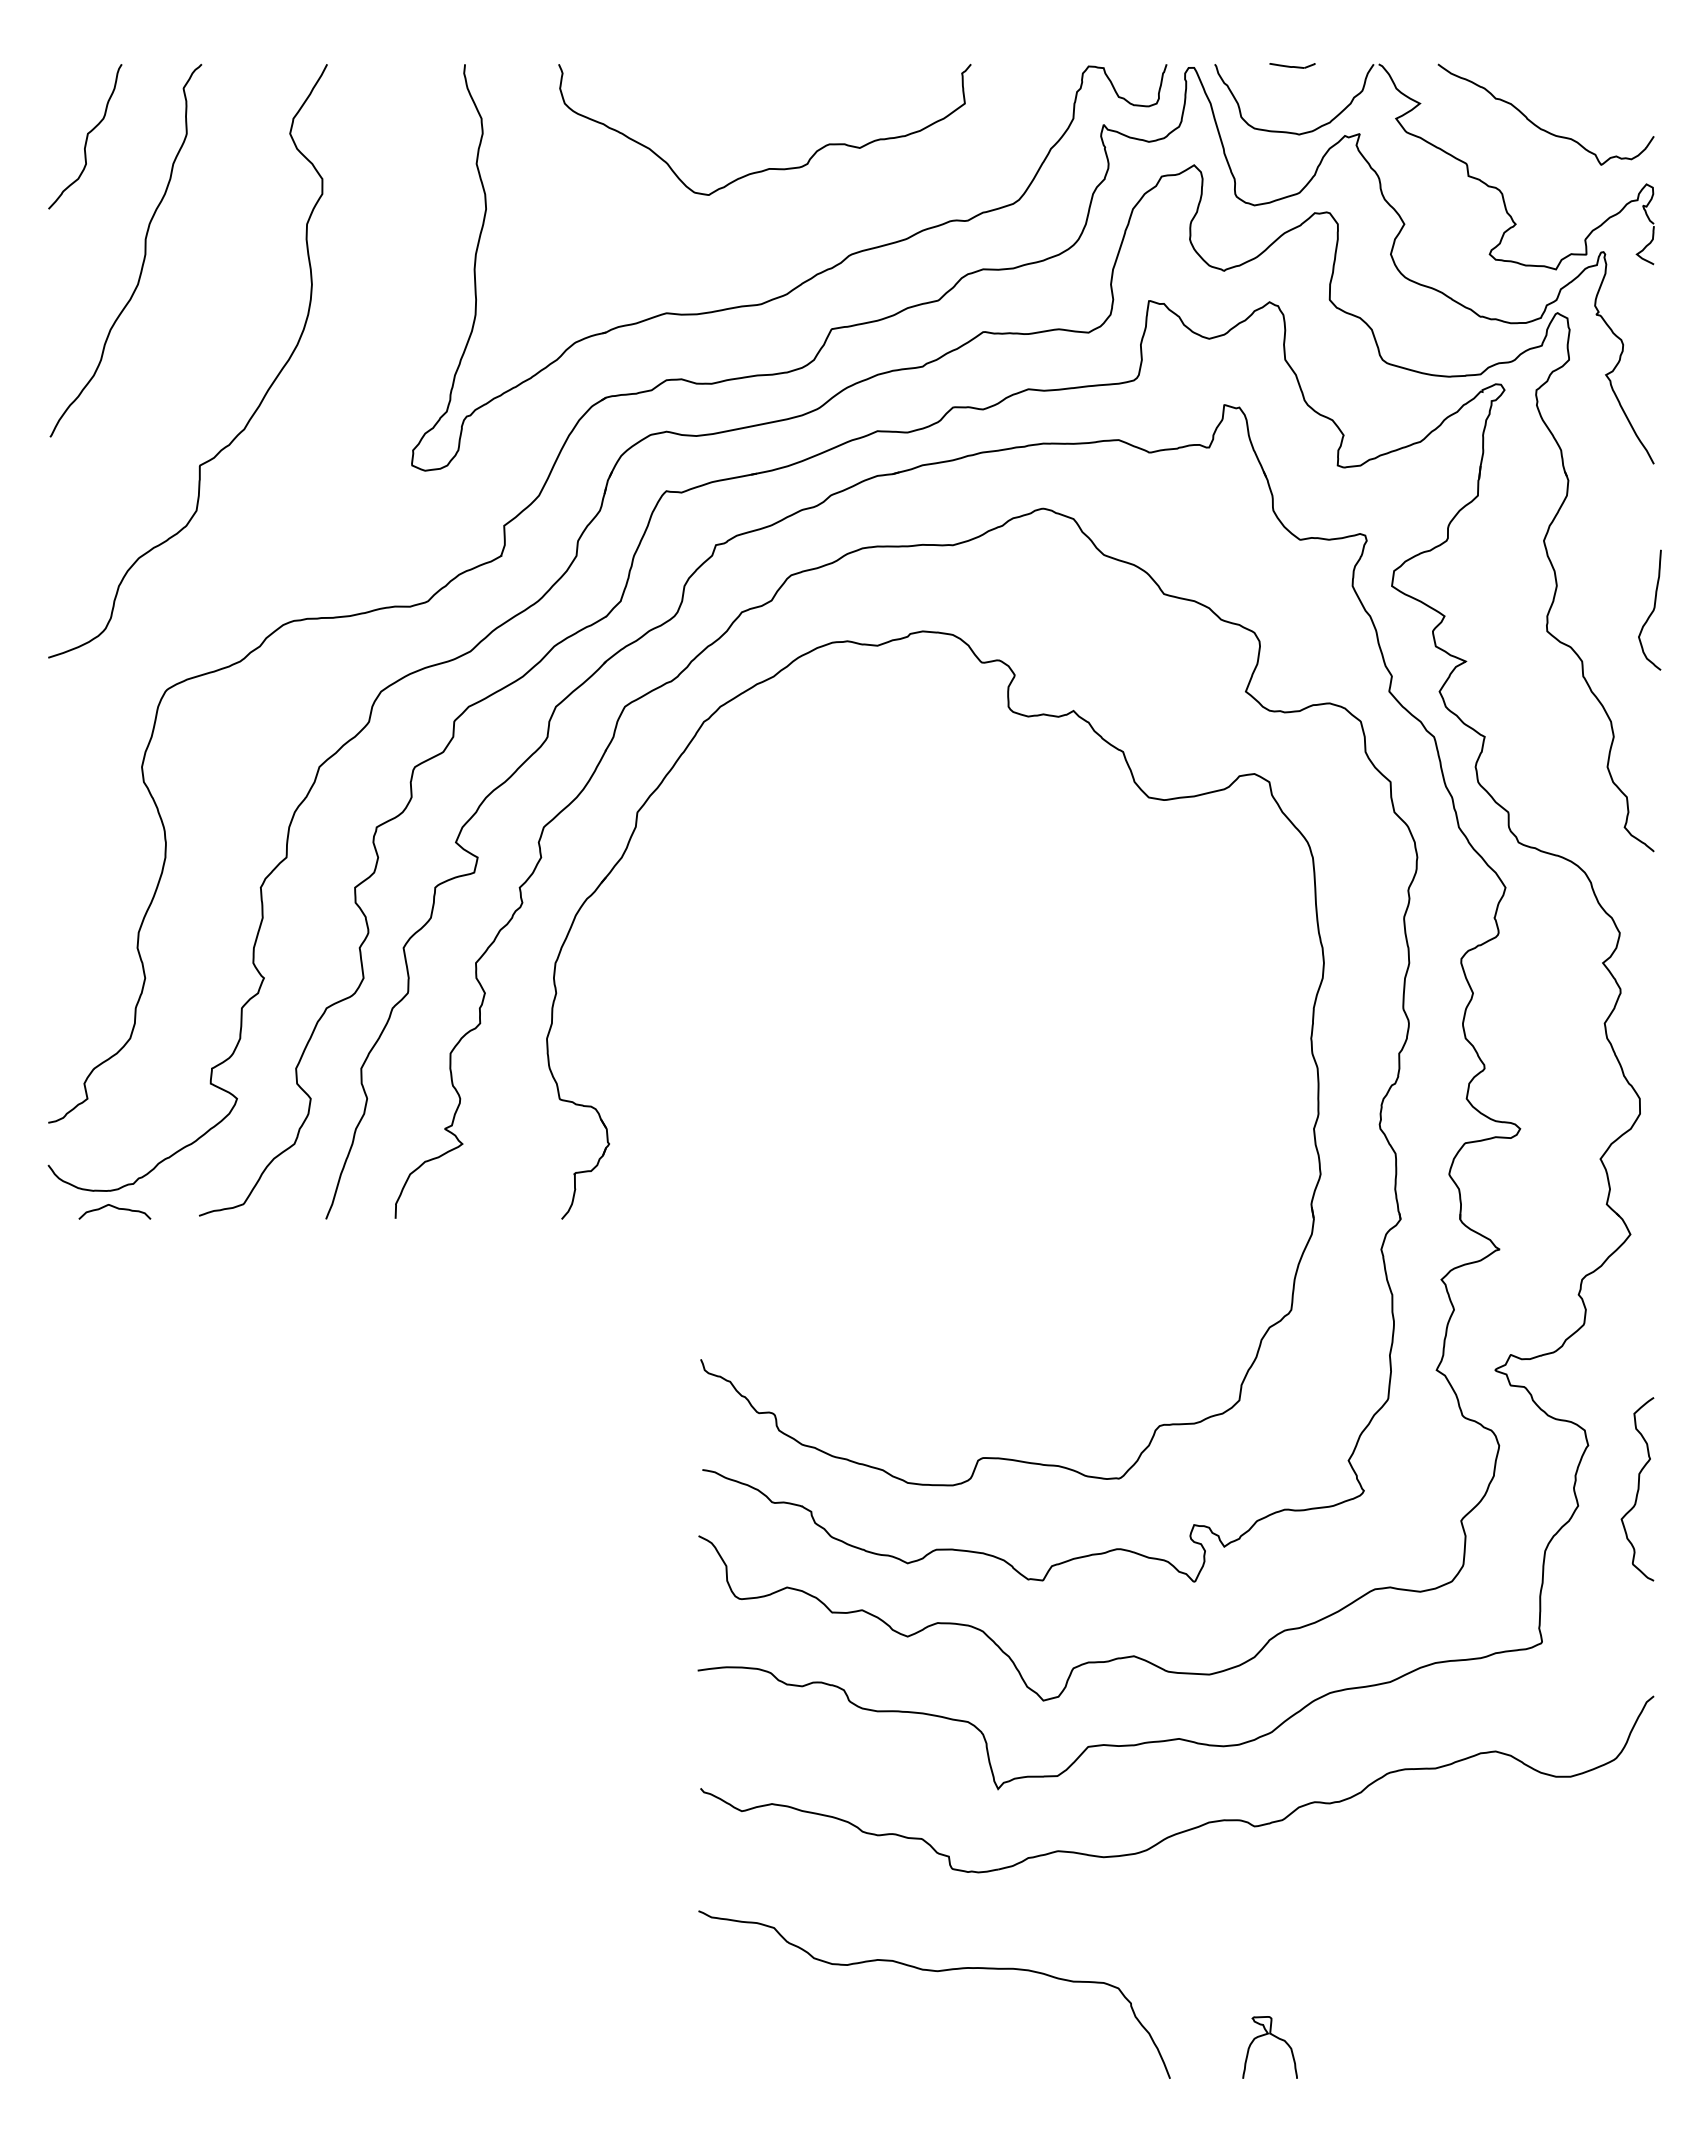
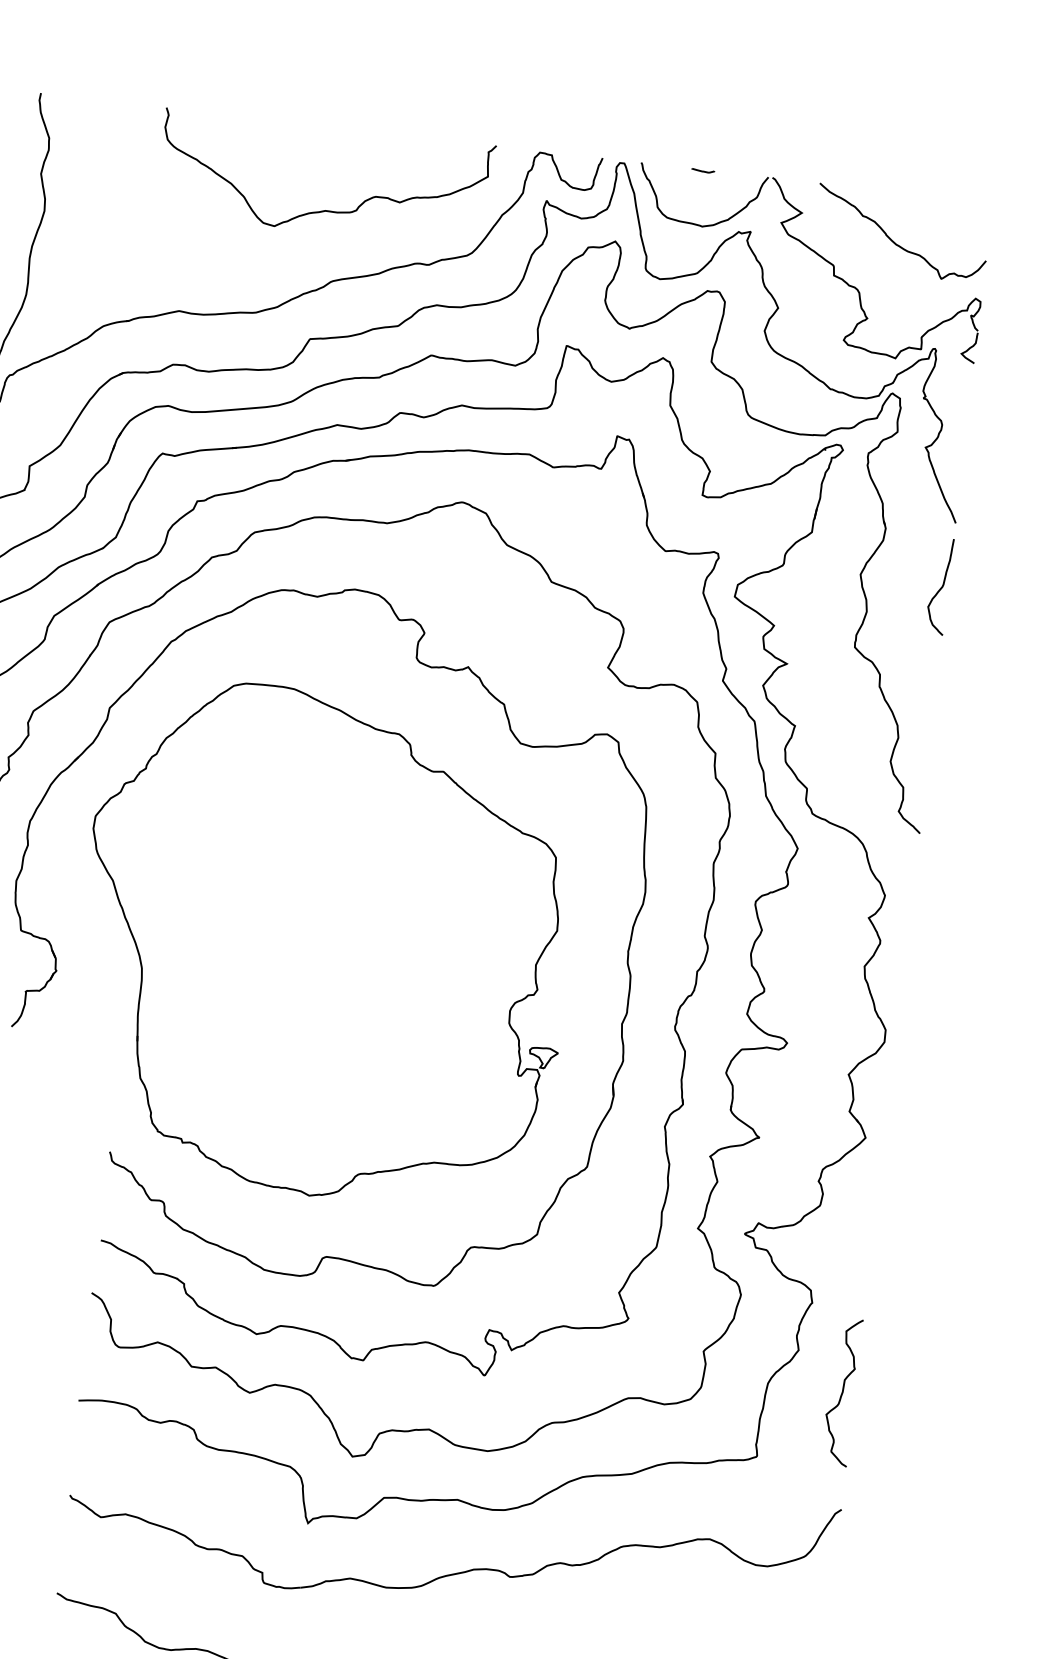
part: (1291, 65) -> (702, 170), size x0.62
curve: (766, 168) -> (323, 210), moved
curve: (1651, 611) -> (940, 587), moved
part: (936, 1072) -> (325, 943), added
curve: (1637, 1489) -> (841, 1392), moved

